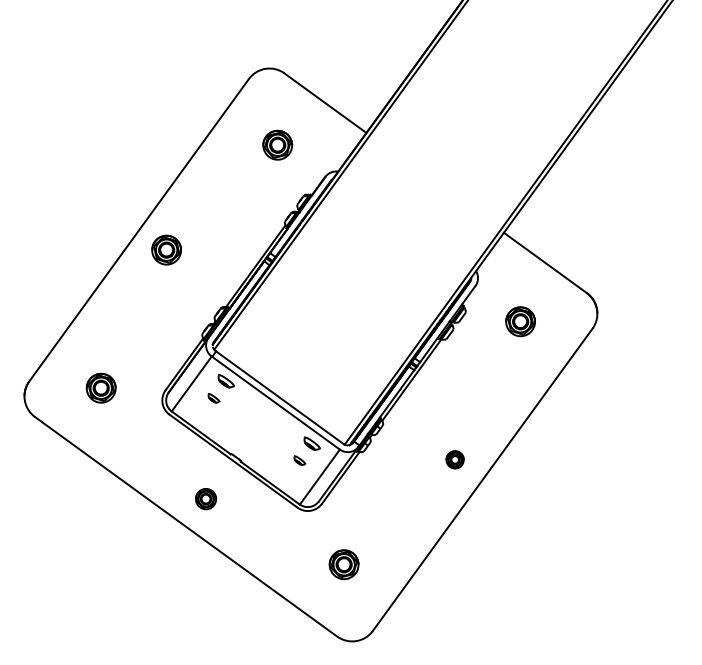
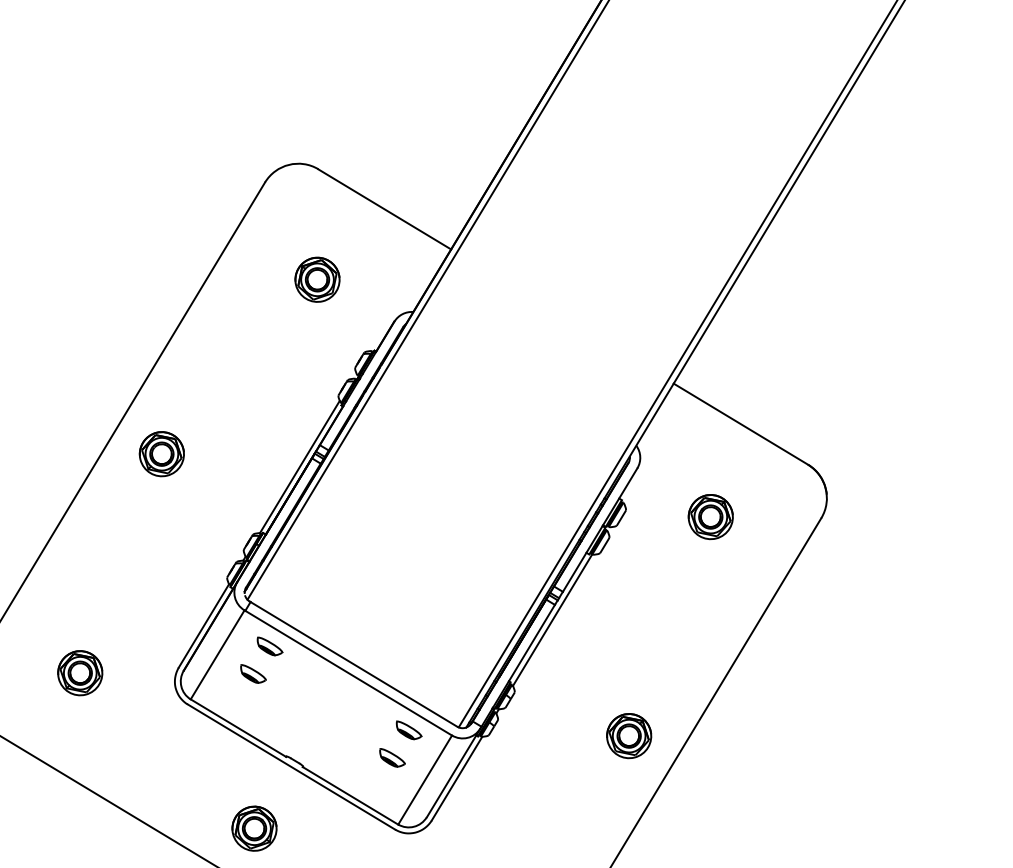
part: (213, 398) -> (252, 674), size x1.43
part: (454, 459) -> (628, 735), size x1.67
part: (299, 460) -> (391, 757), size x1.43
part: (205, 498) -> (253, 827), size x1.43

